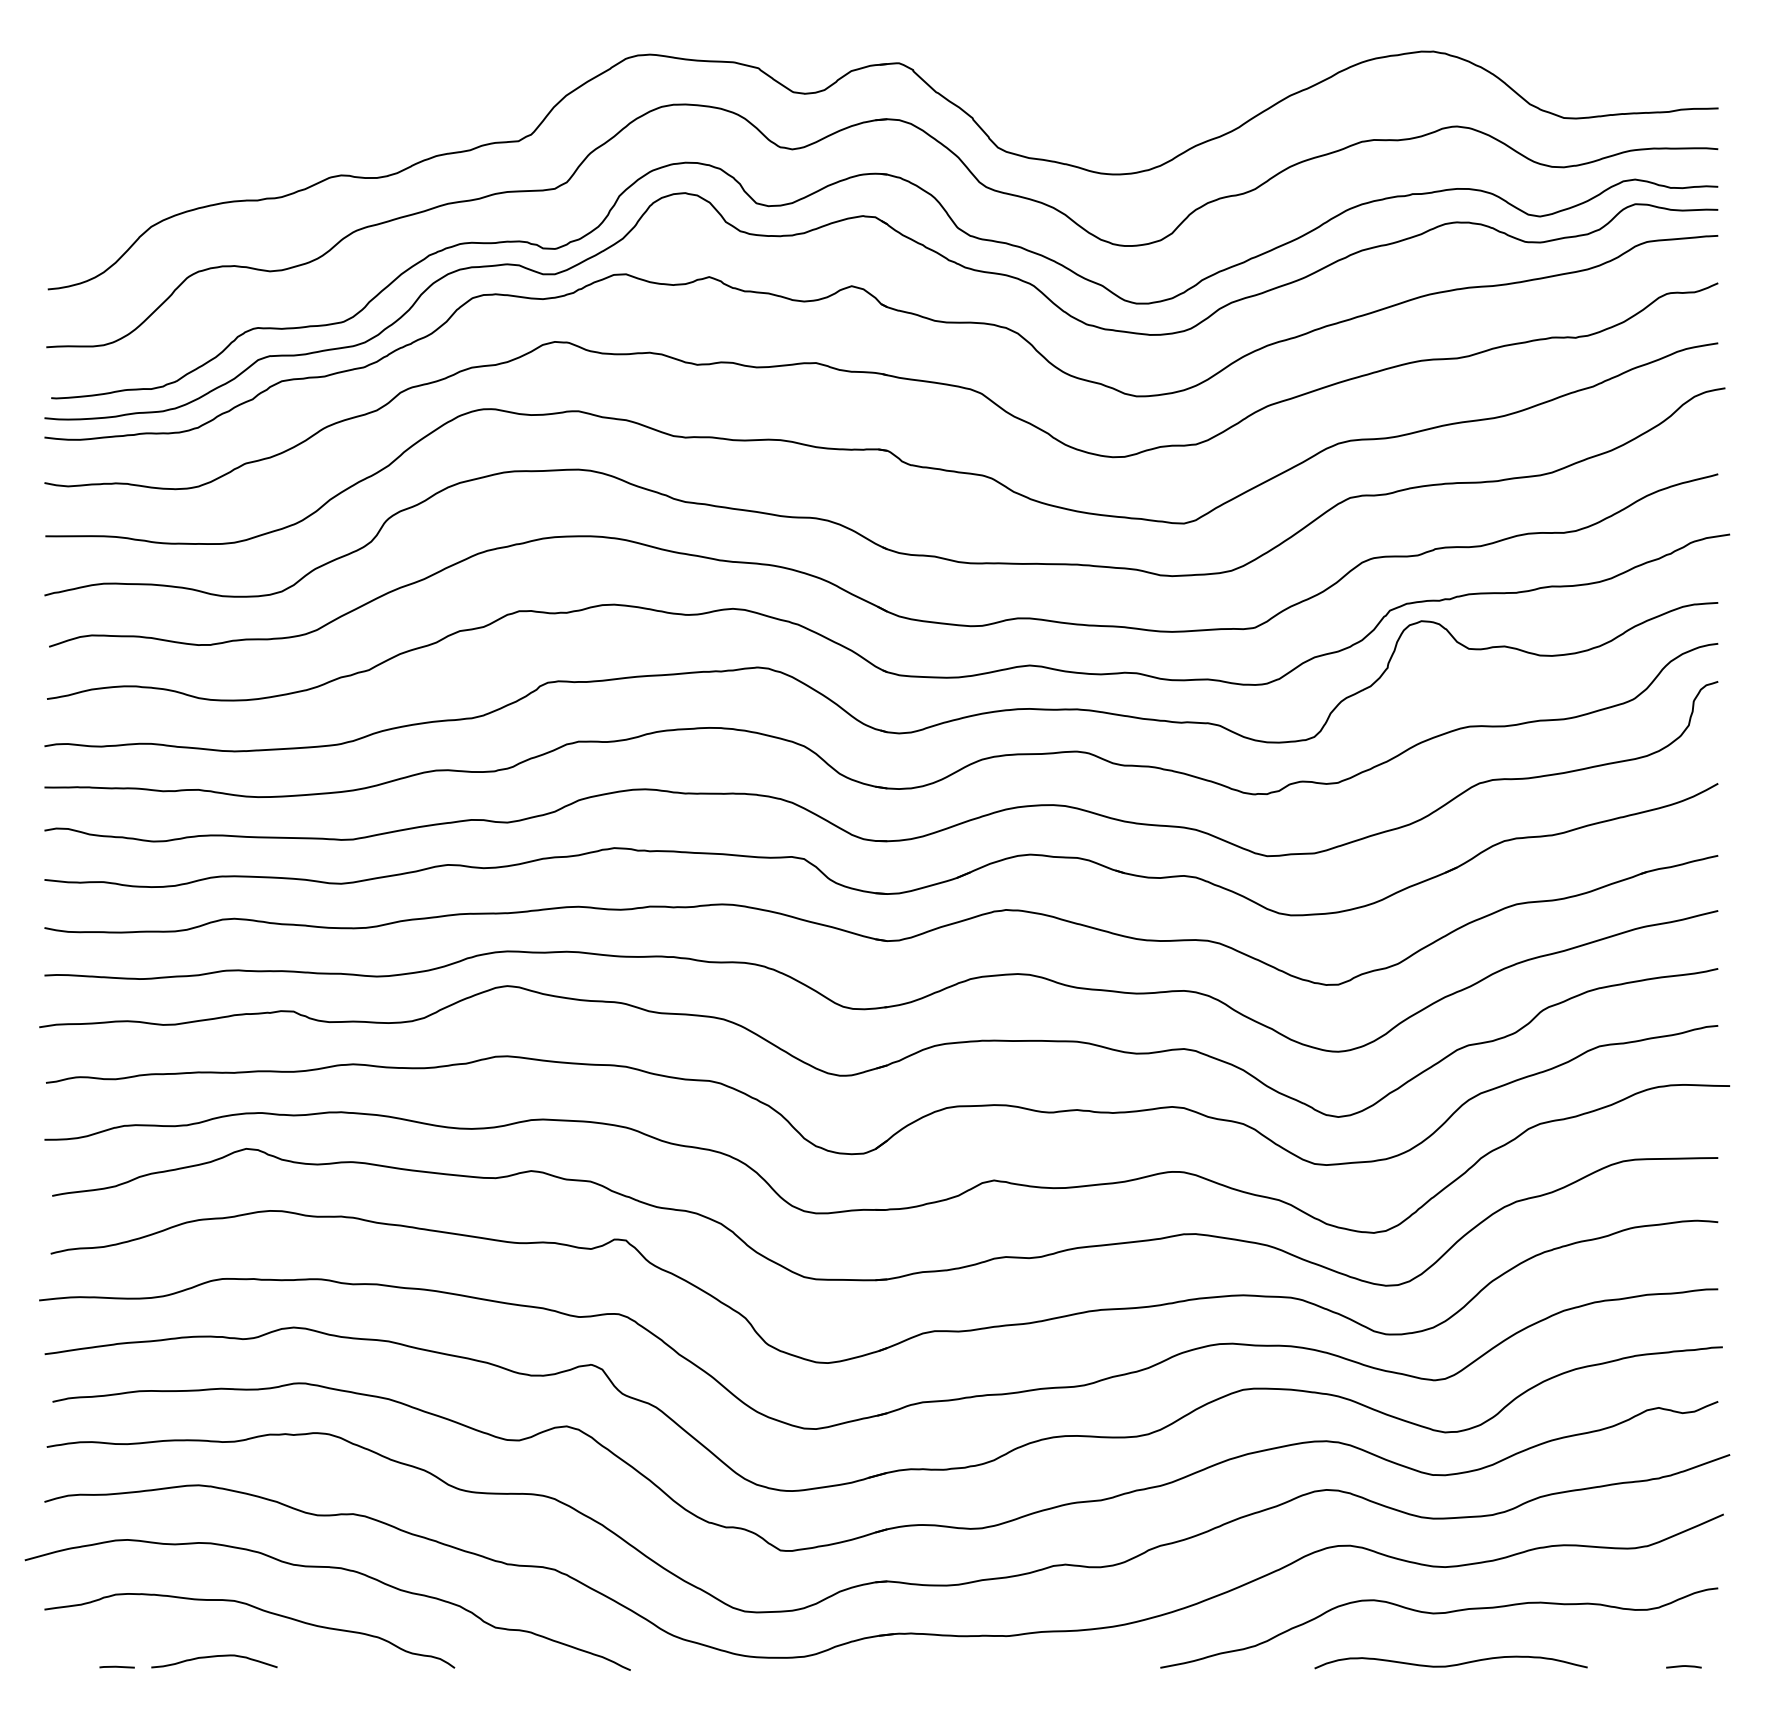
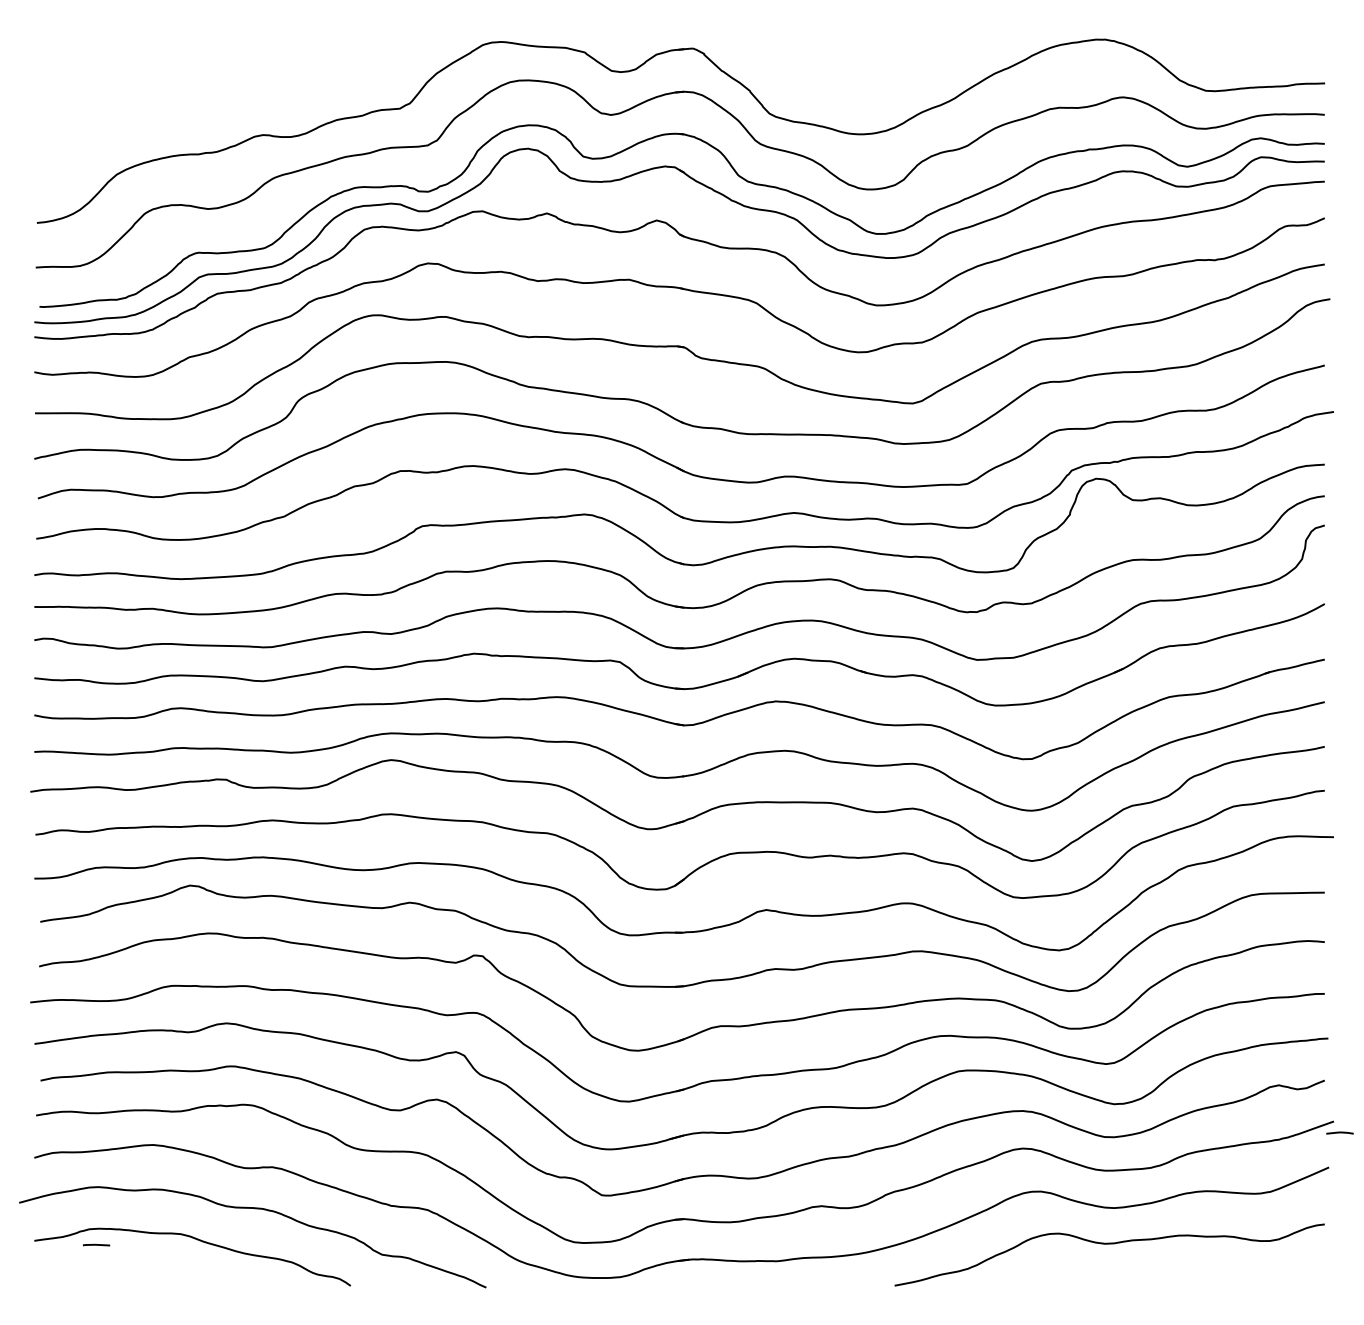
curve: (214, 1657) -> (165, 1277), removed
curve: (1451, 1664) -> (1119, 1283), removed
line: (116, 1666) -> (96, 1244), moved
line: (1683, 1666) -> (1339, 1132), moved

